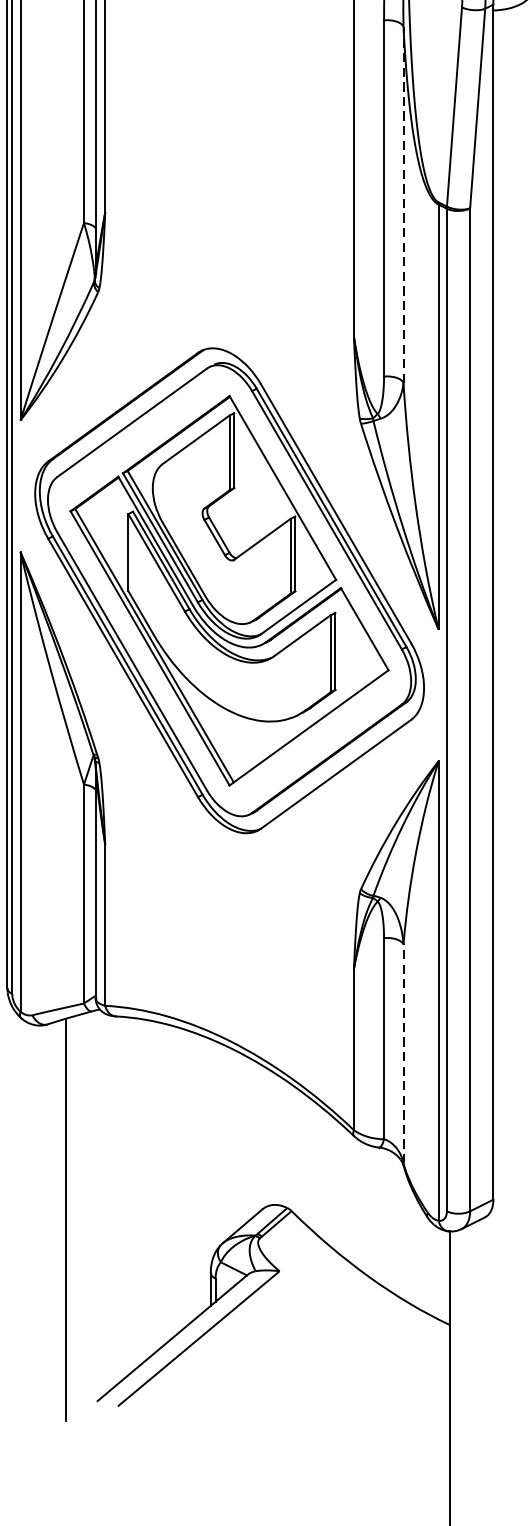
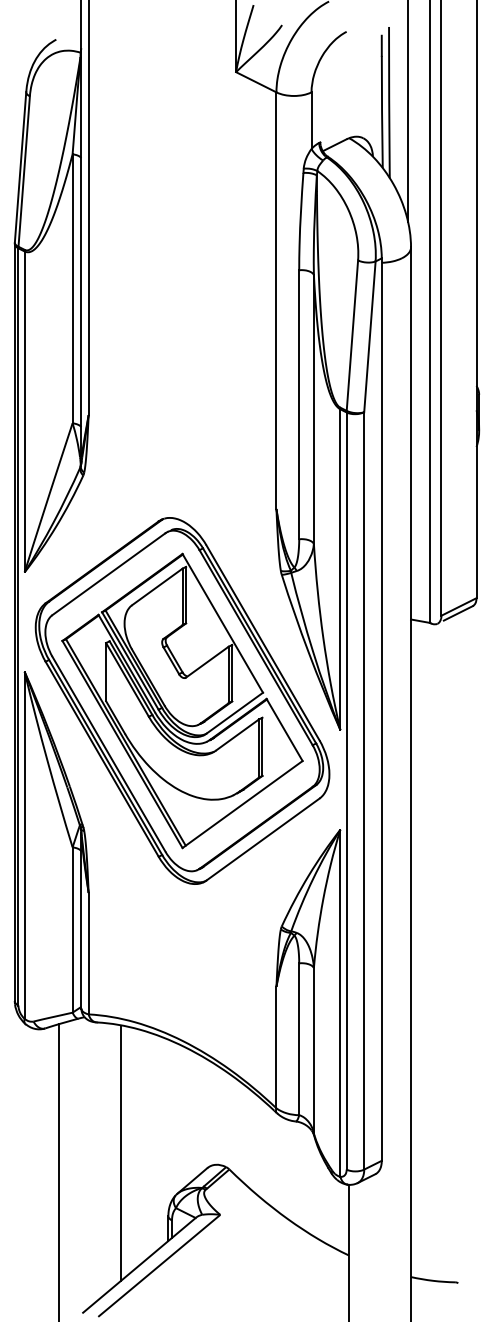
line: (402, 204) -> (313, 409), dashed -> solid
line: (402, 1053) -> (313, 1050), dashed -> solid
line: (148, 1188) -> (121, 1152), added

